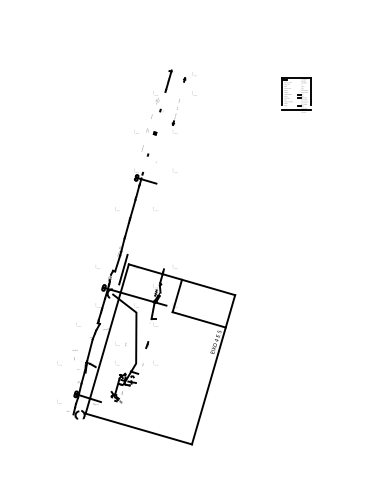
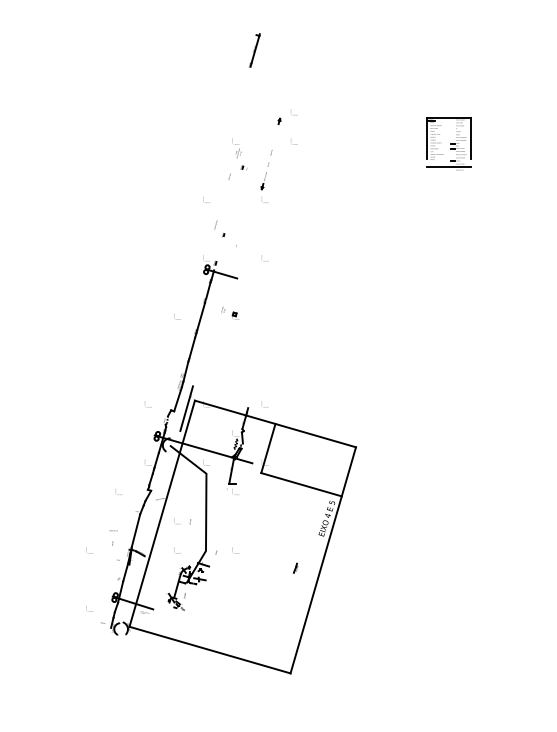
part: (168, 80) -> (255, 49), moved
part: (151, 131) -> (229, 311), moved
part: (147, 344) -> (295, 567), moved

